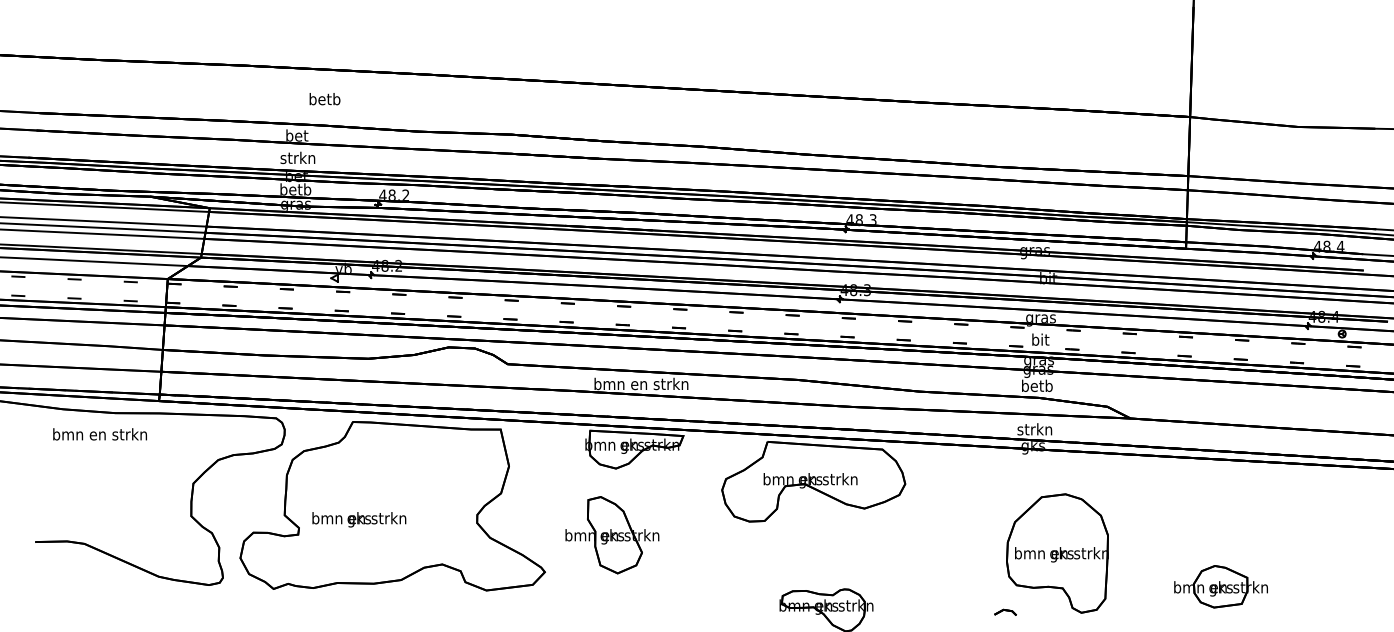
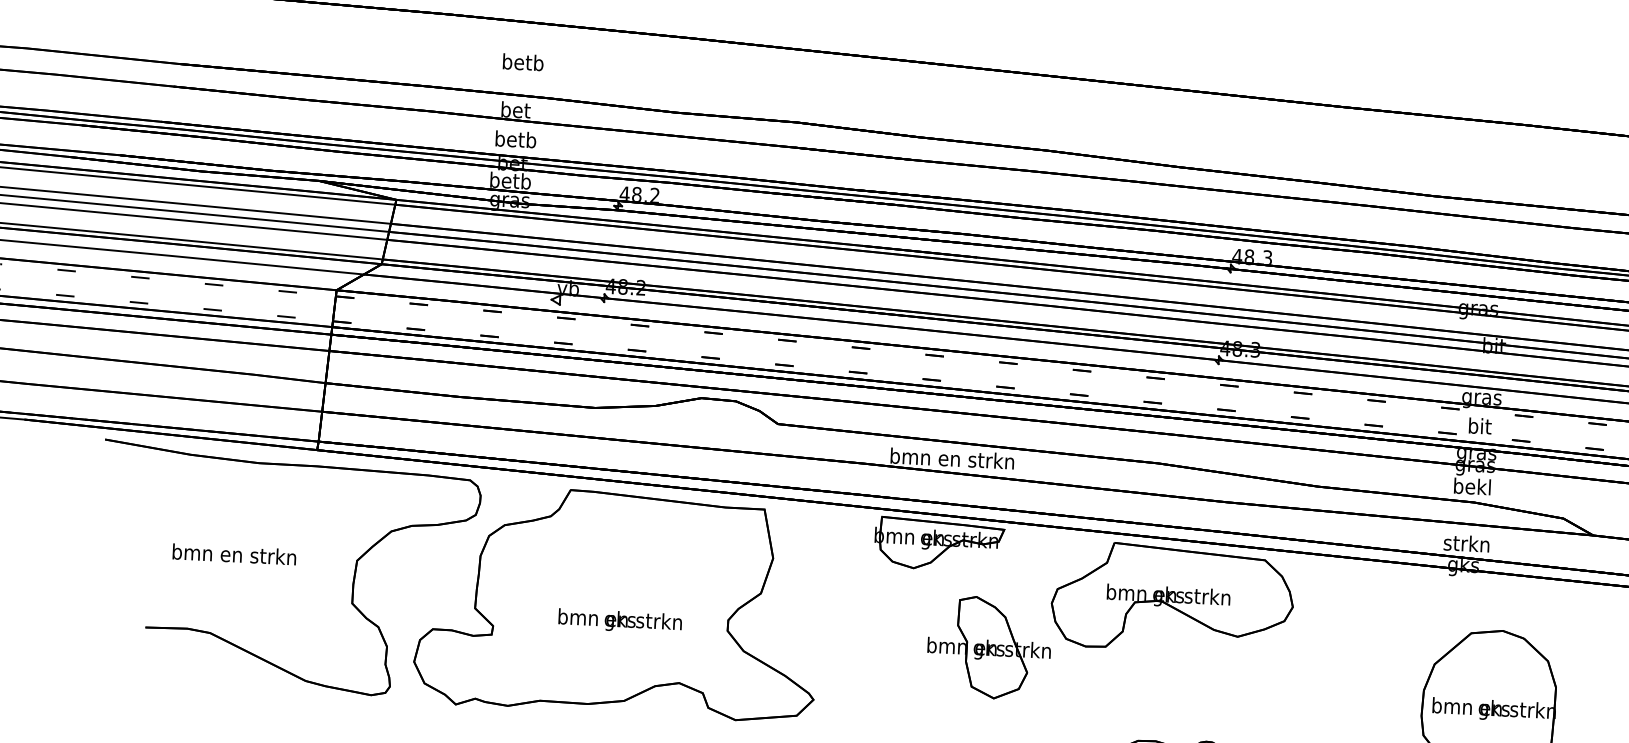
text: (324, 99) -> (522, 62), moved
text: (297, 157) -> (514, 138), strkn -> betb
text: (1037, 385) -> (1473, 486), betb -> bekl
text: (99, 434) -> (233, 554), moved
text: (359, 519) -> (620, 620), moved
part: (612, 535) -> (989, 648), moved

